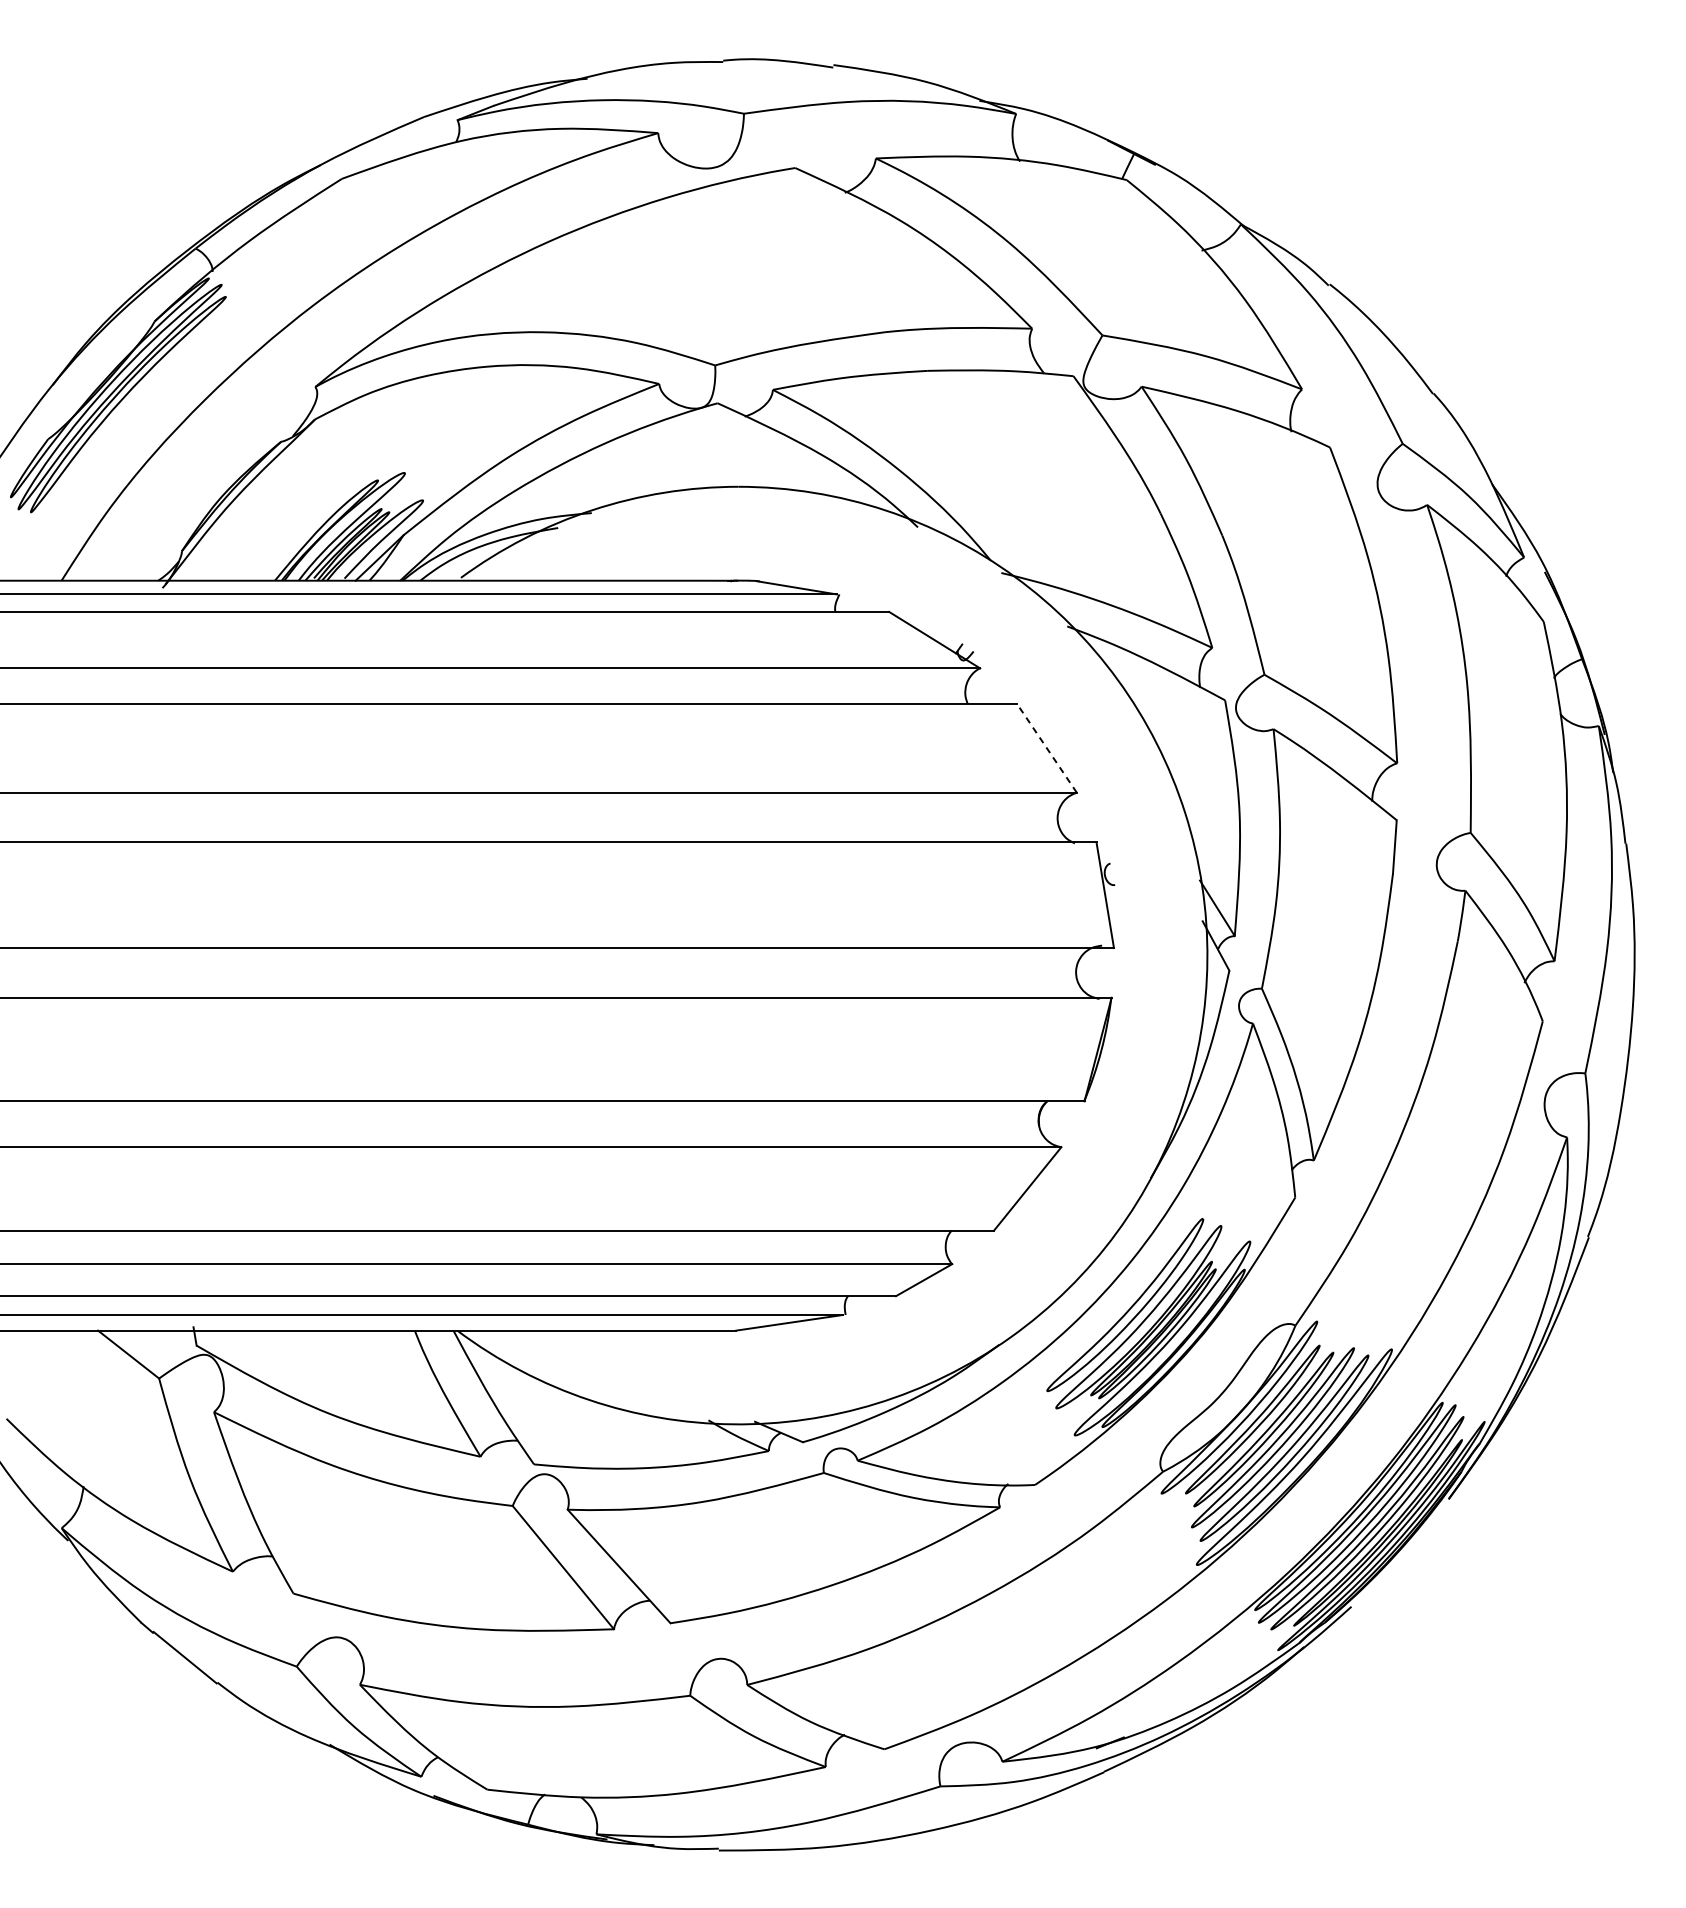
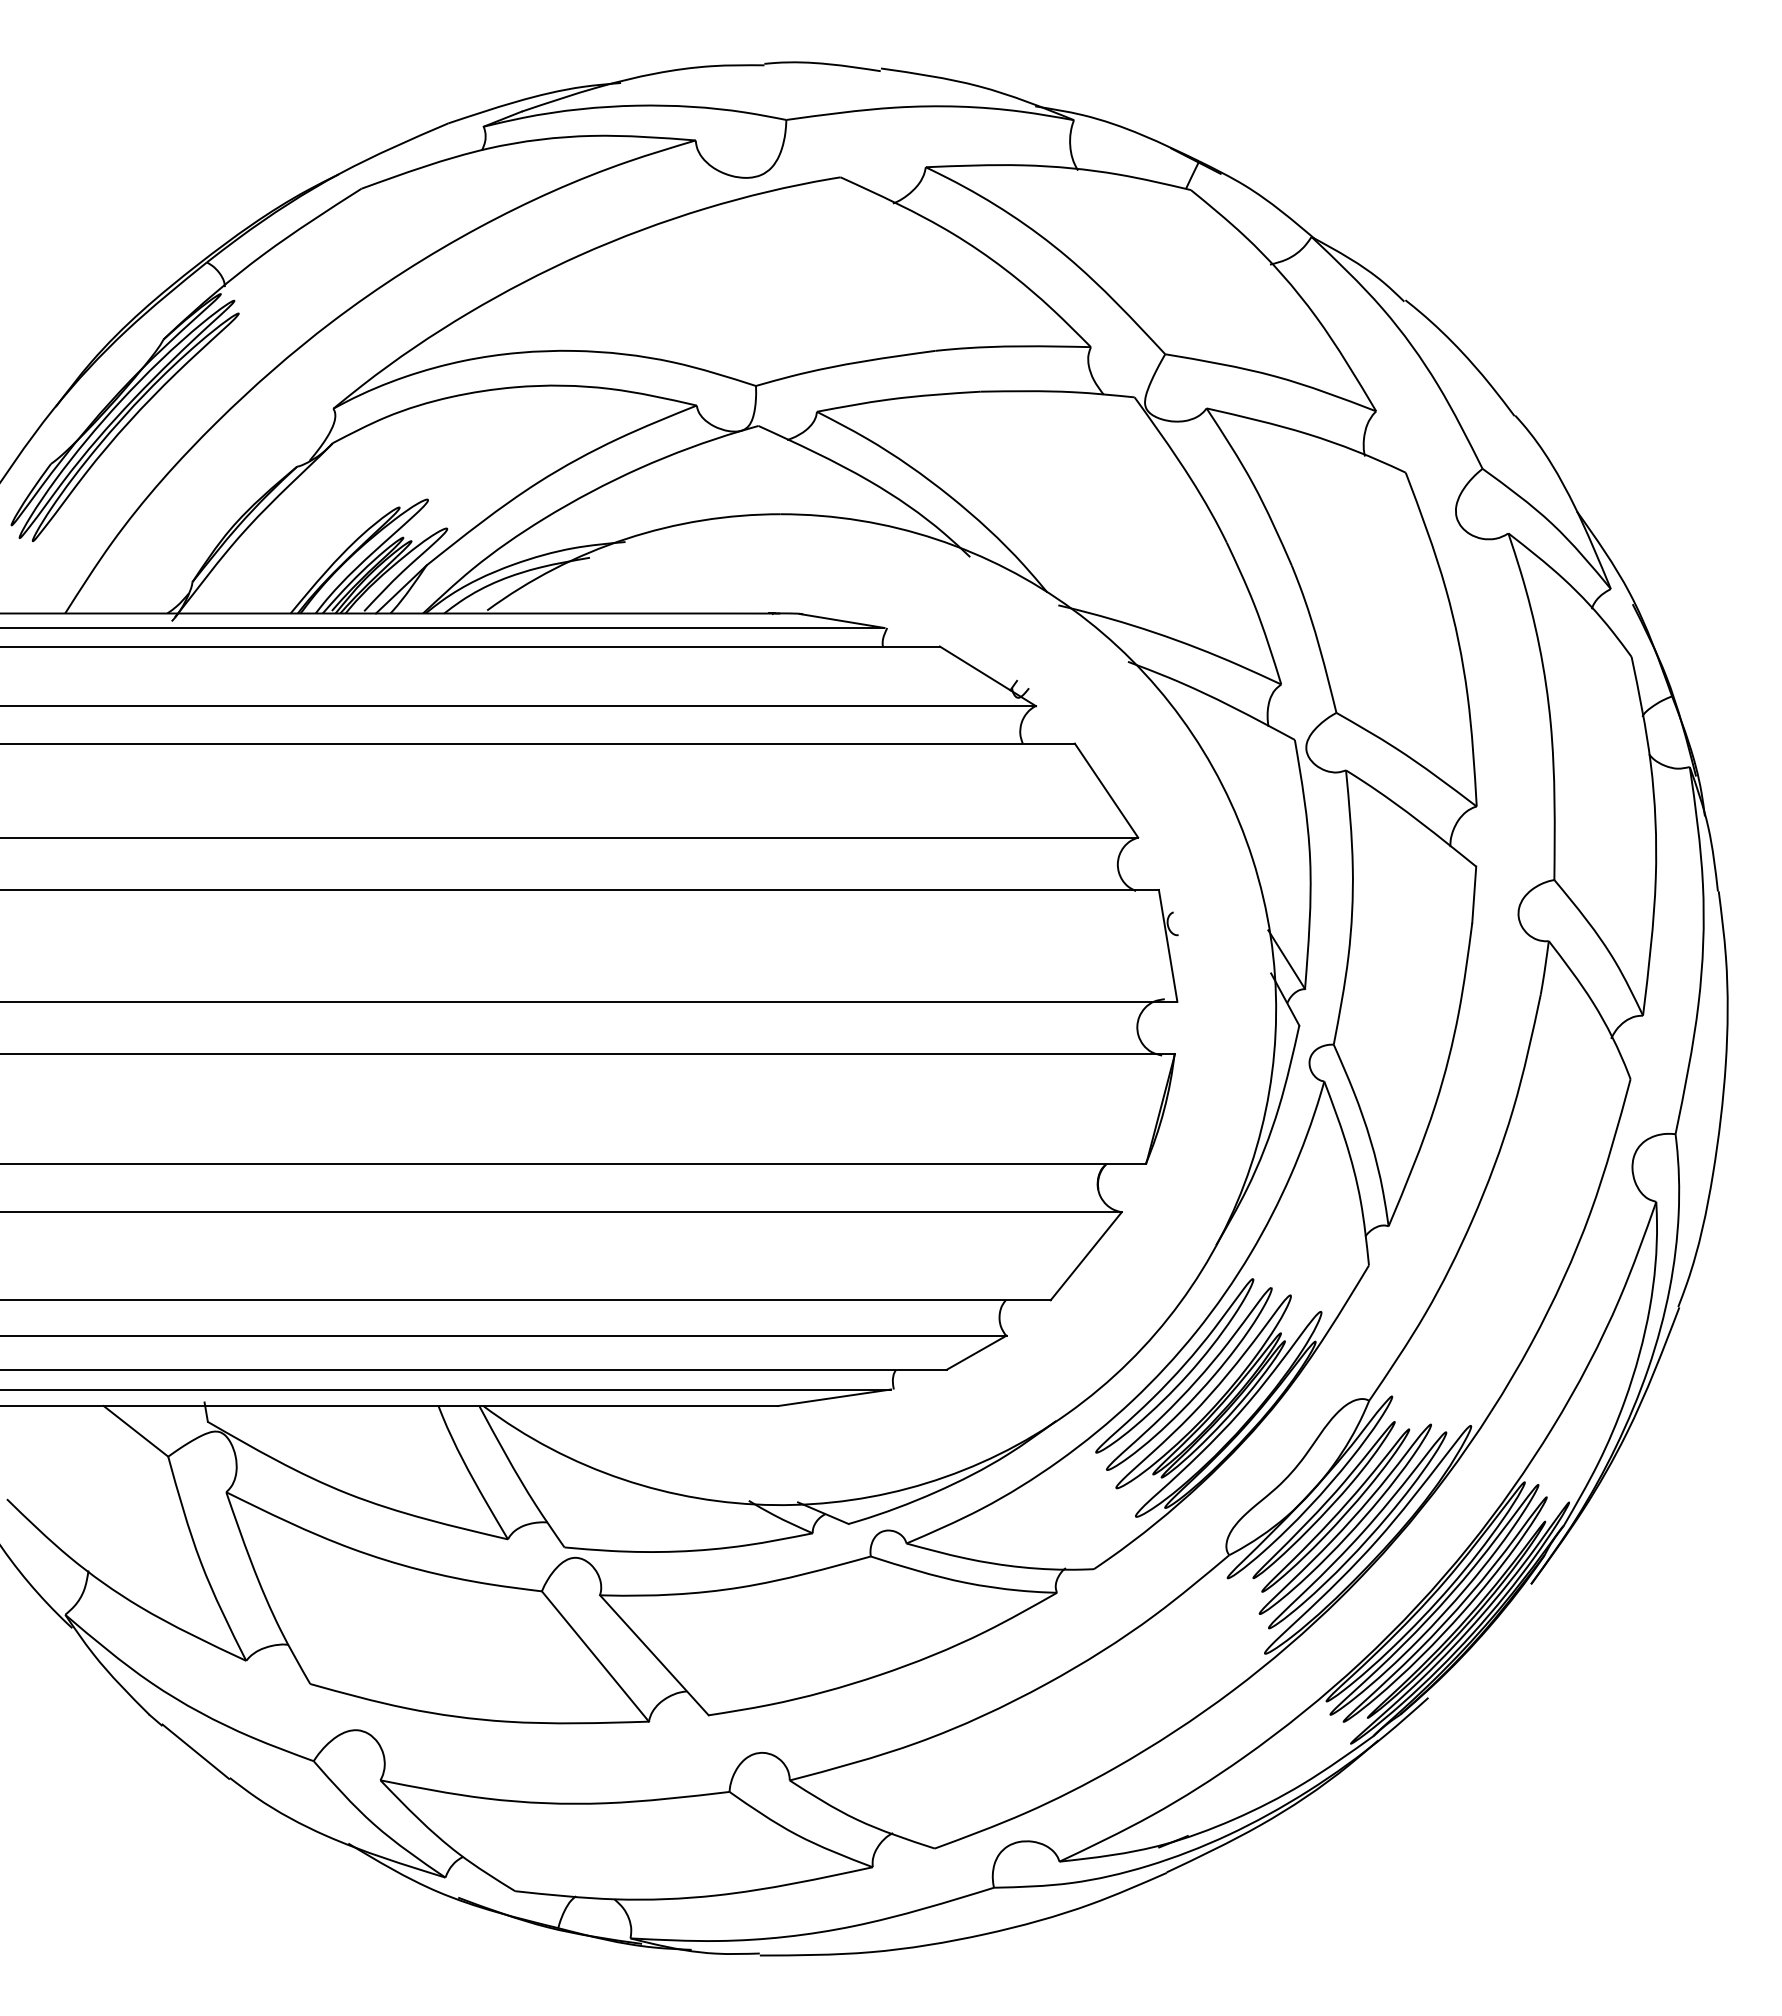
line: (1046, 748) -> (1106, 790), dashed -> solid
part: (1111, 1292) -> (1174, 1365), added

